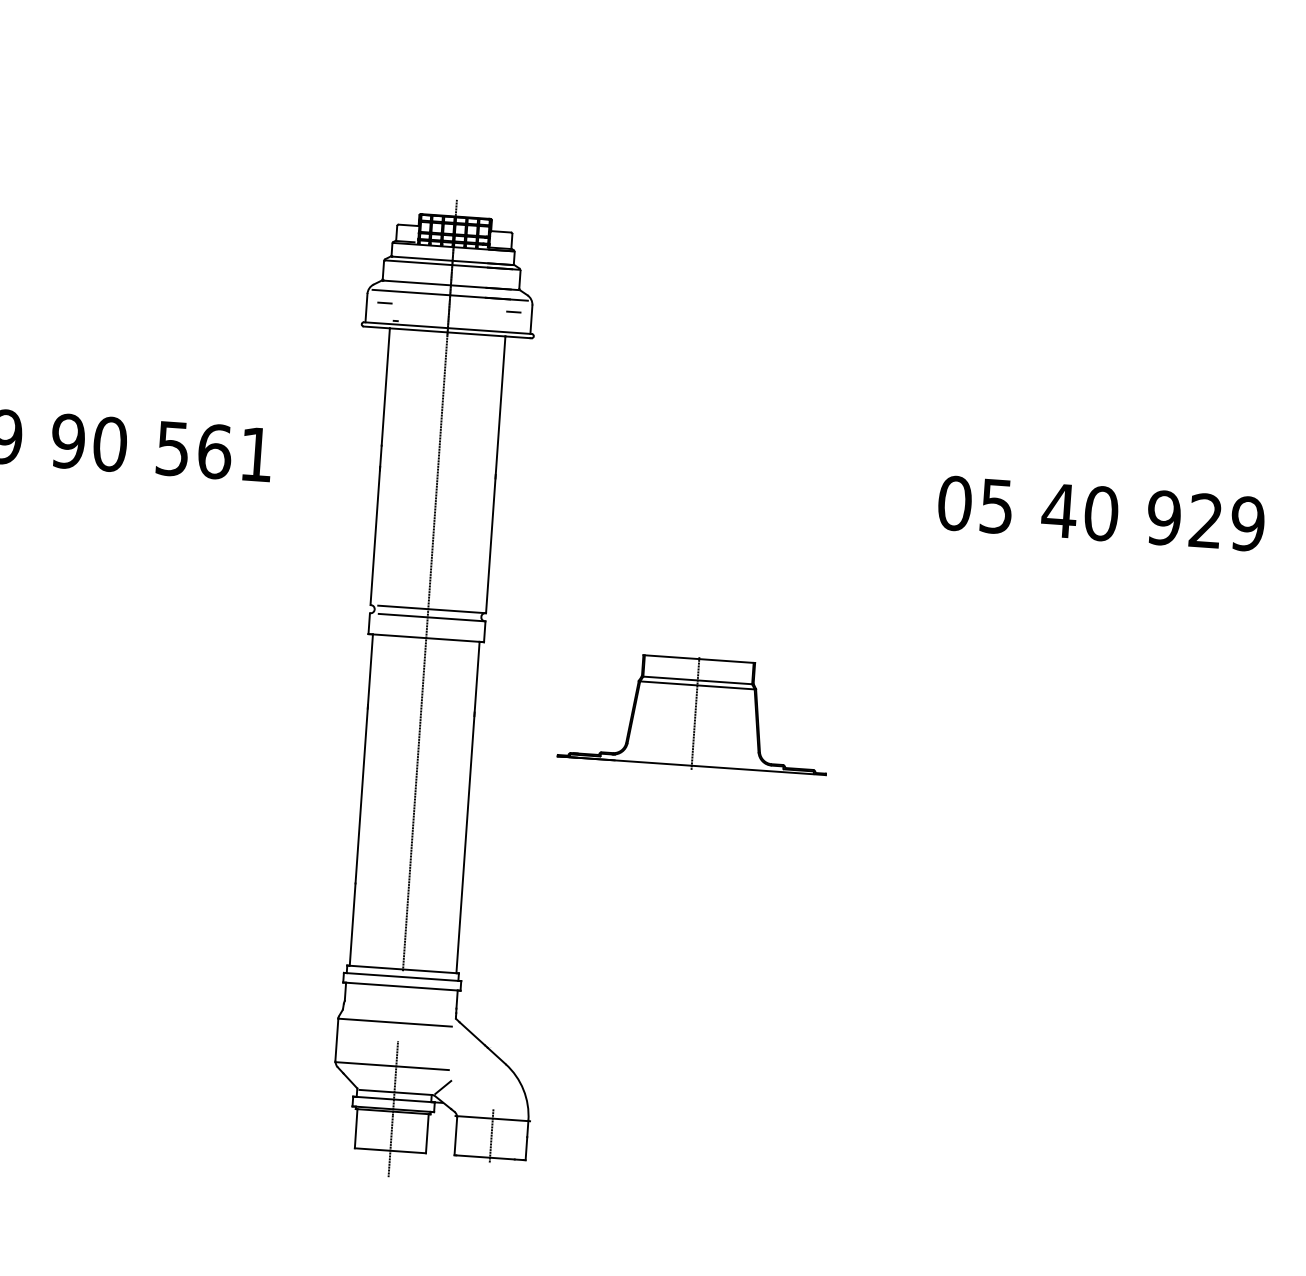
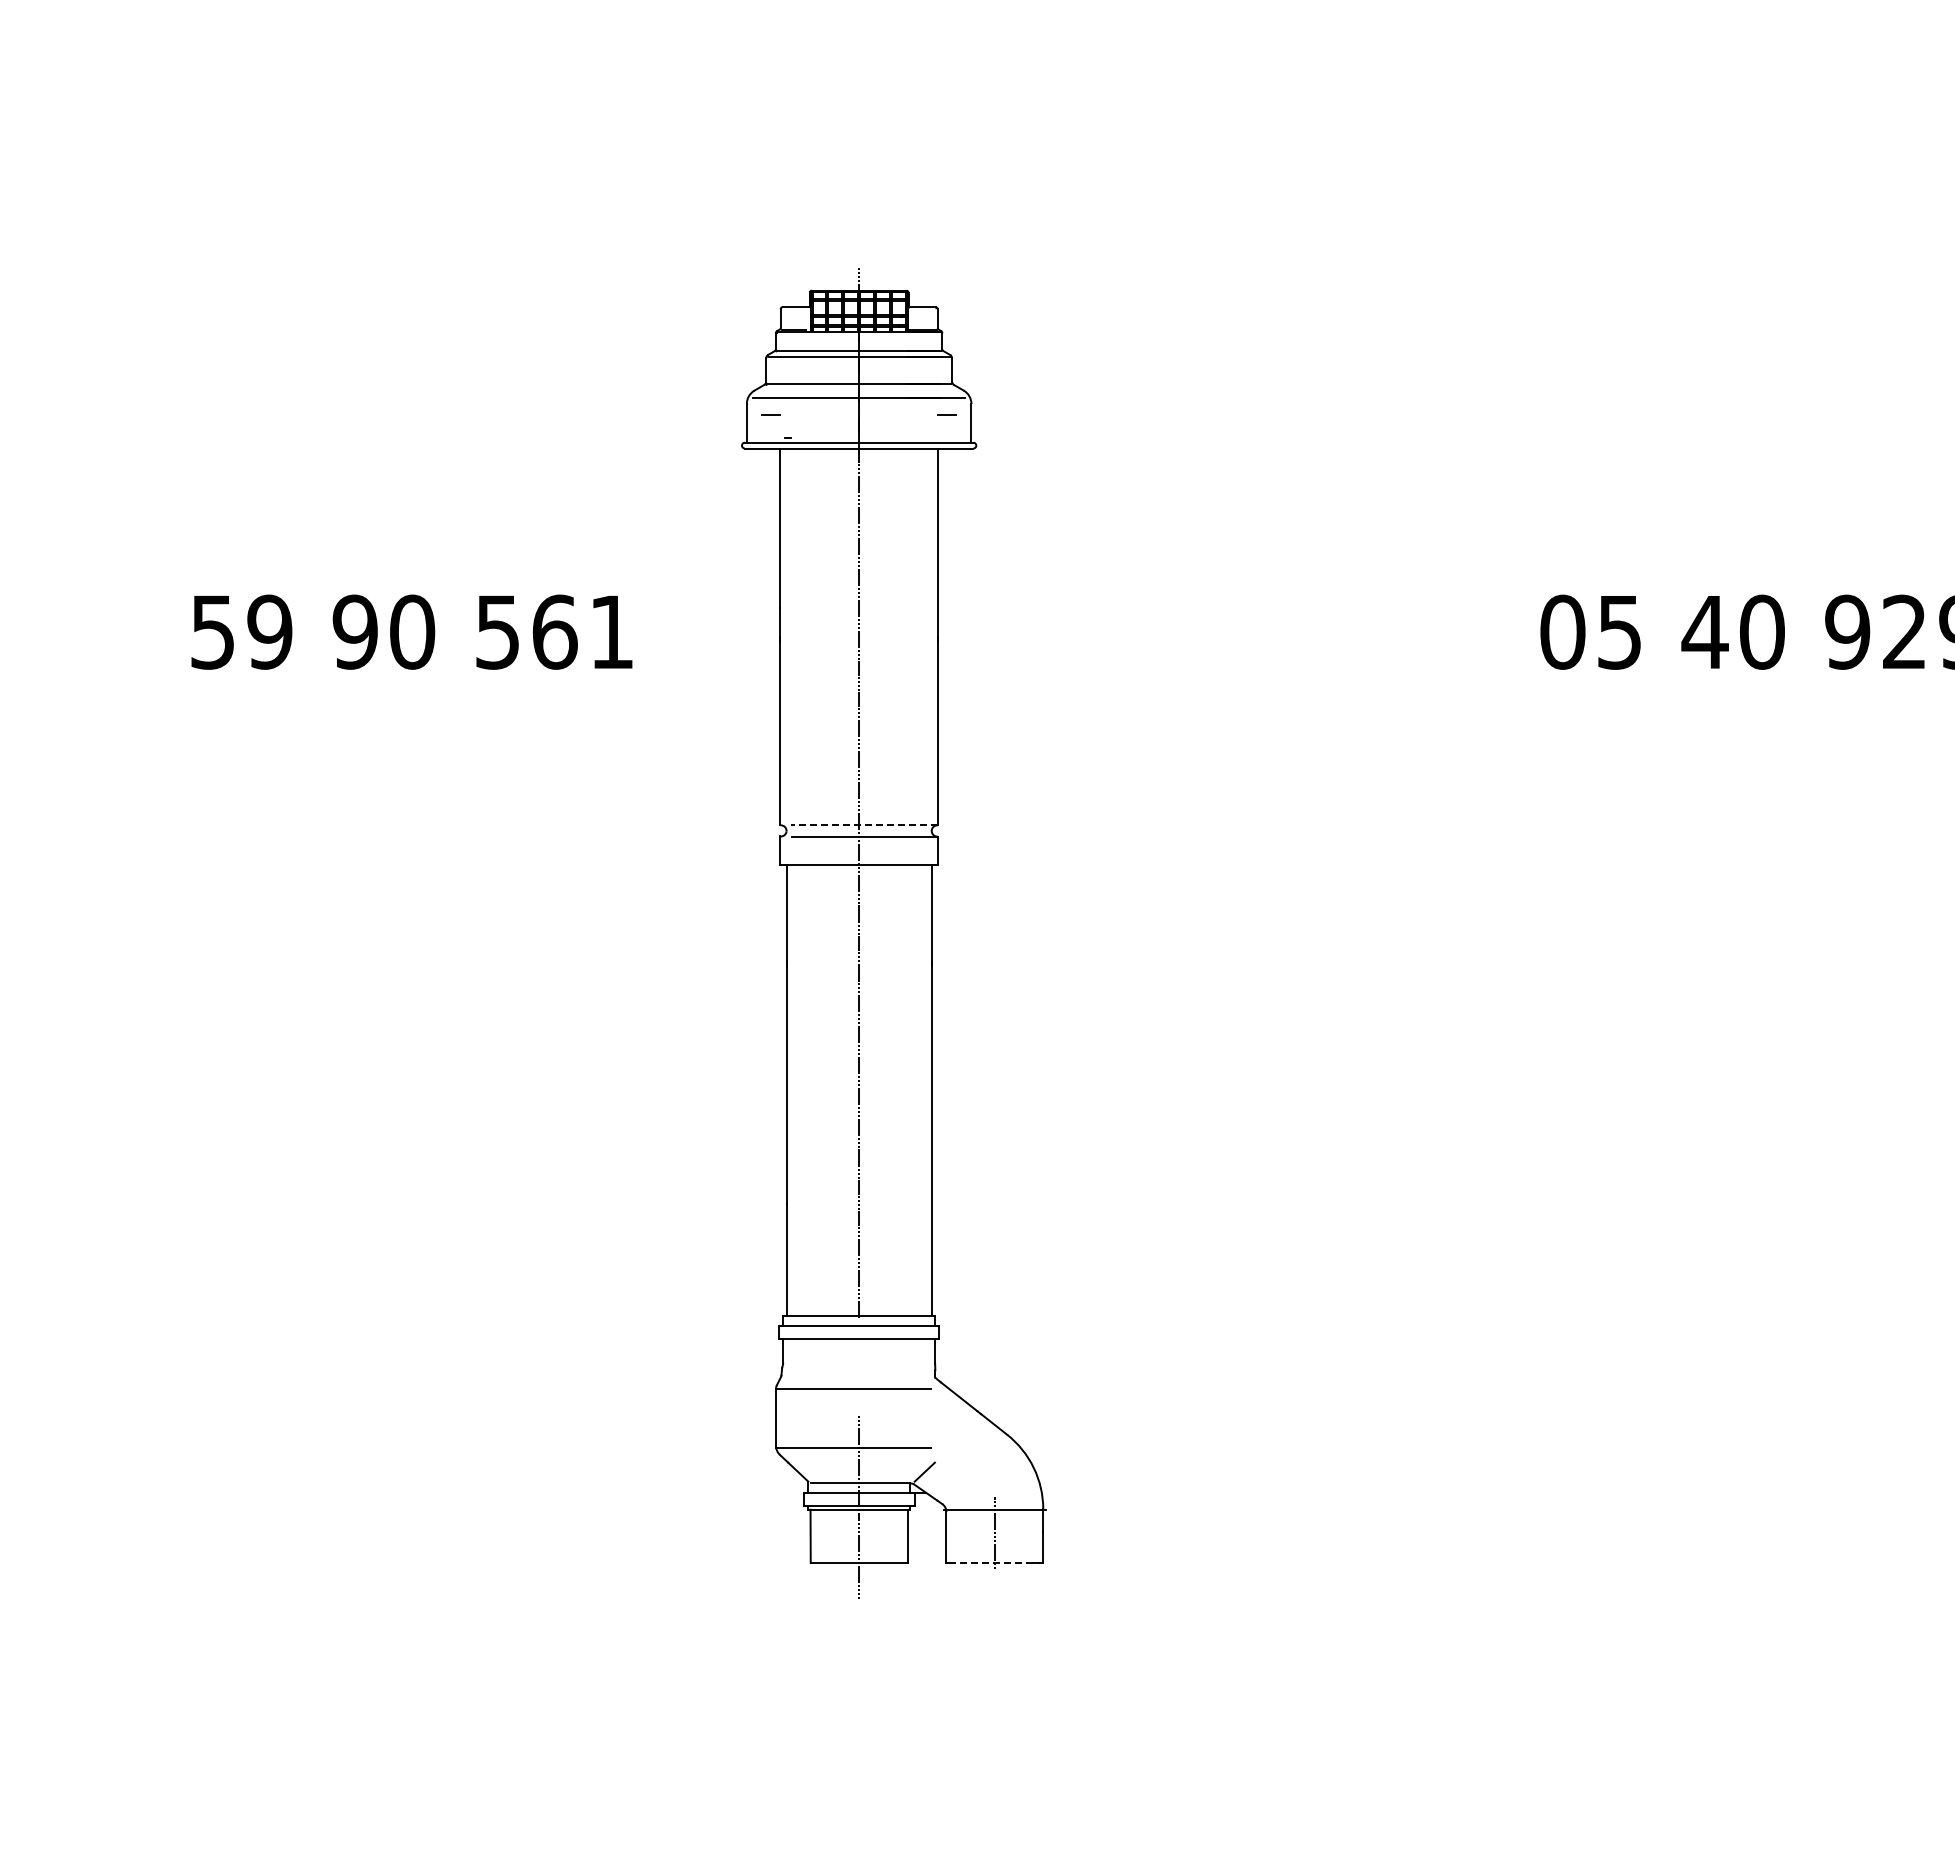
line: (431, 609) -> (863, 825), solid -> dashed
part: (695, 713) -> (1231, 941), removed
line: (485, 1157) -> (988, 1563), solid -> dashed

